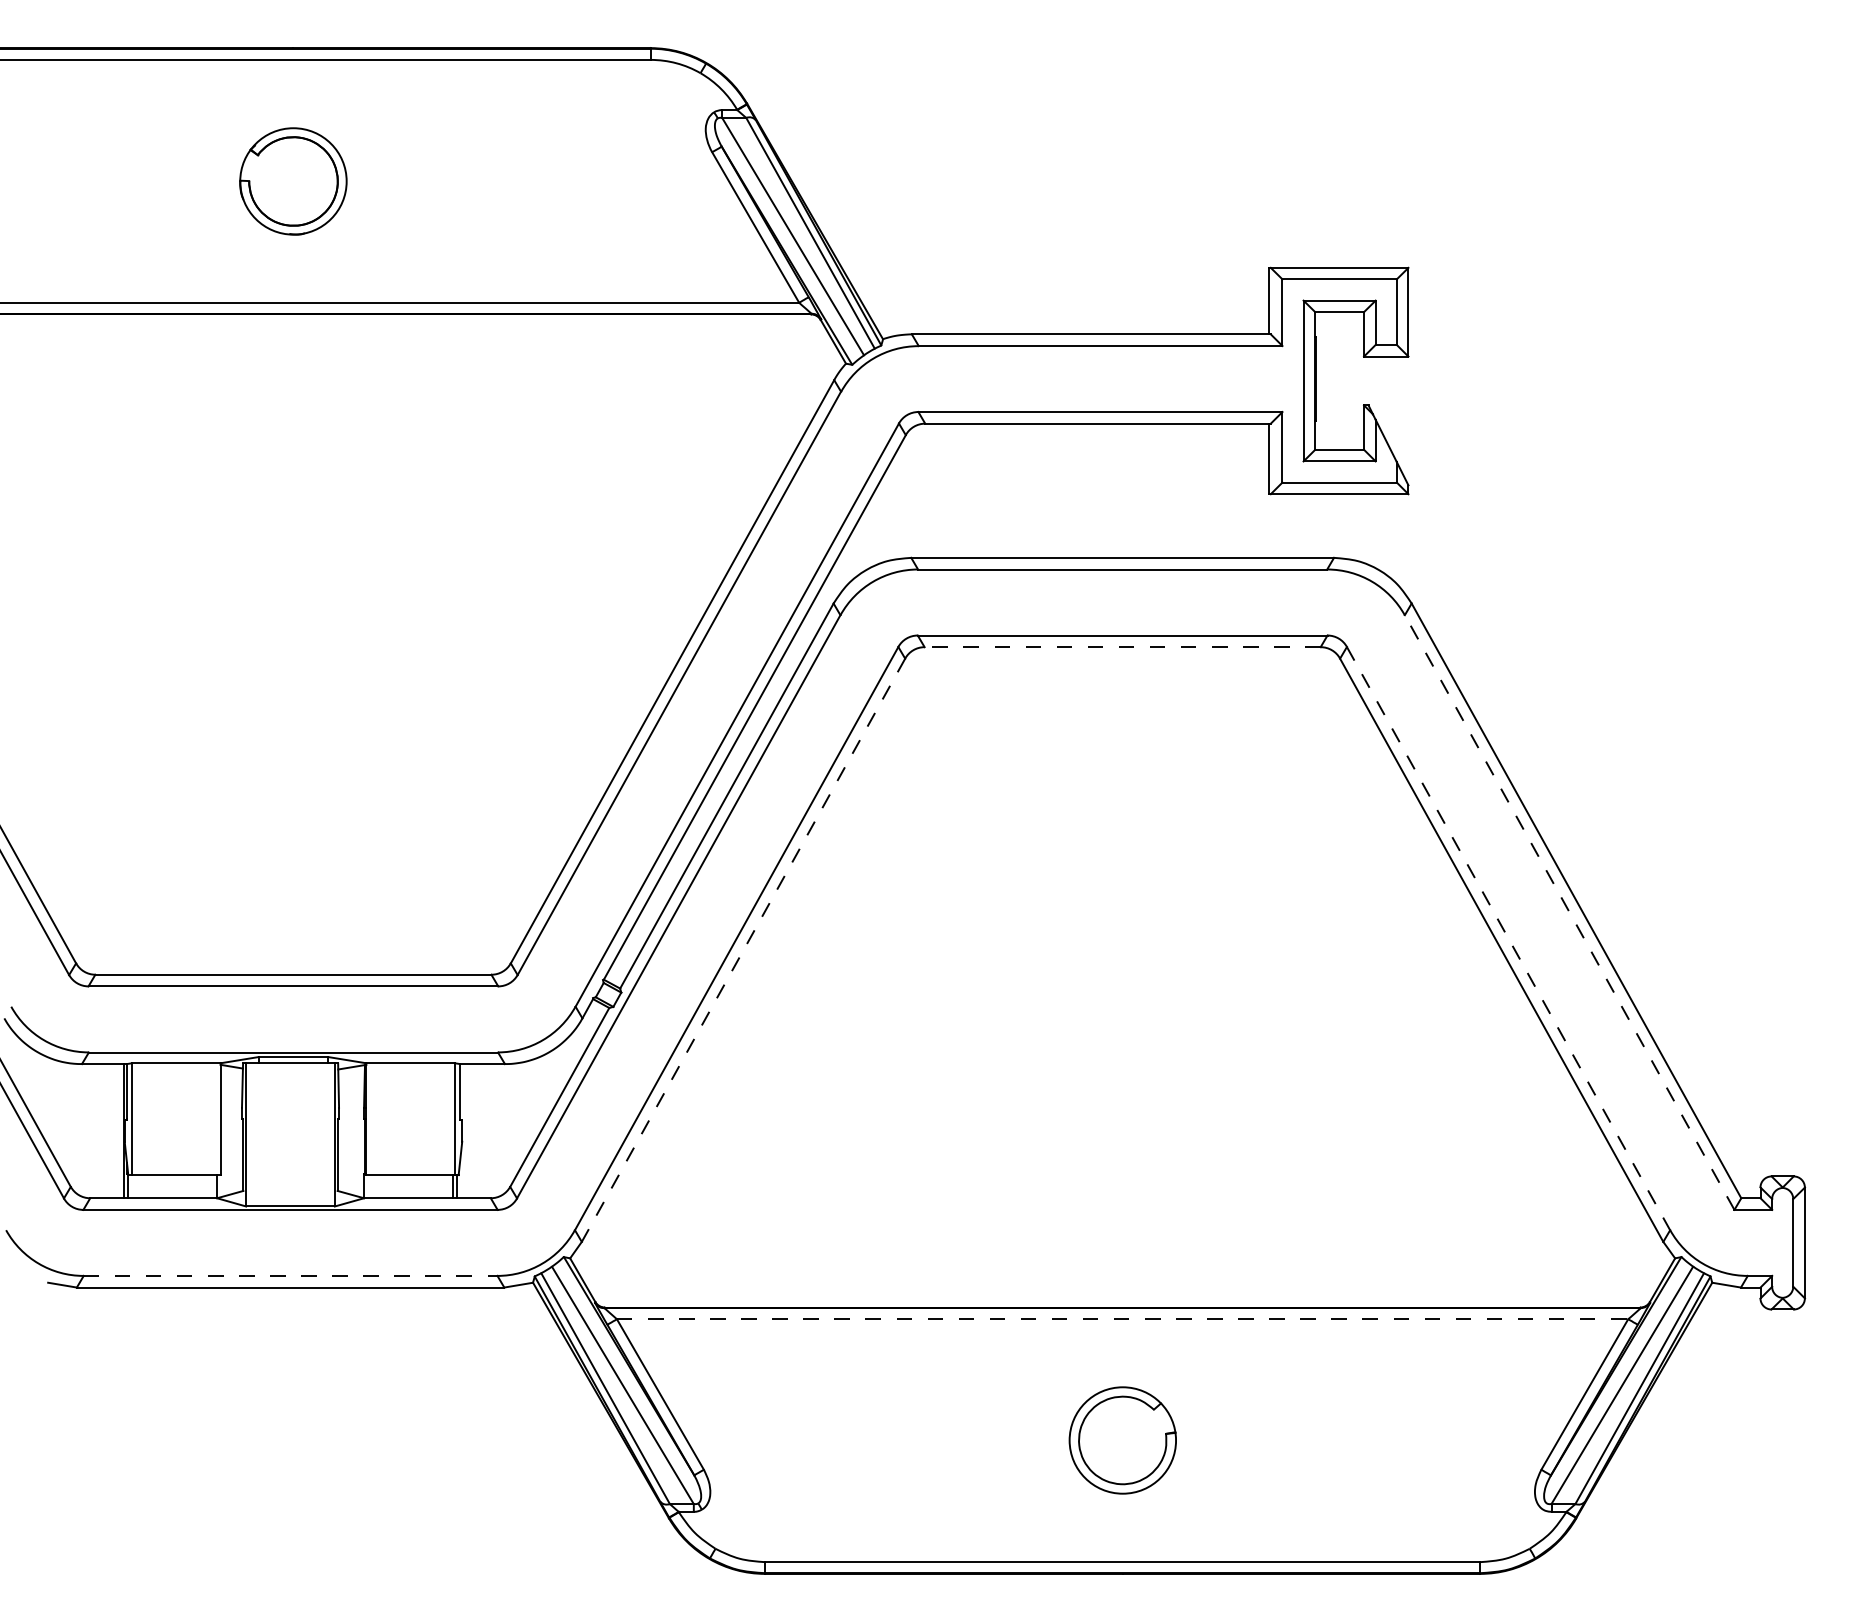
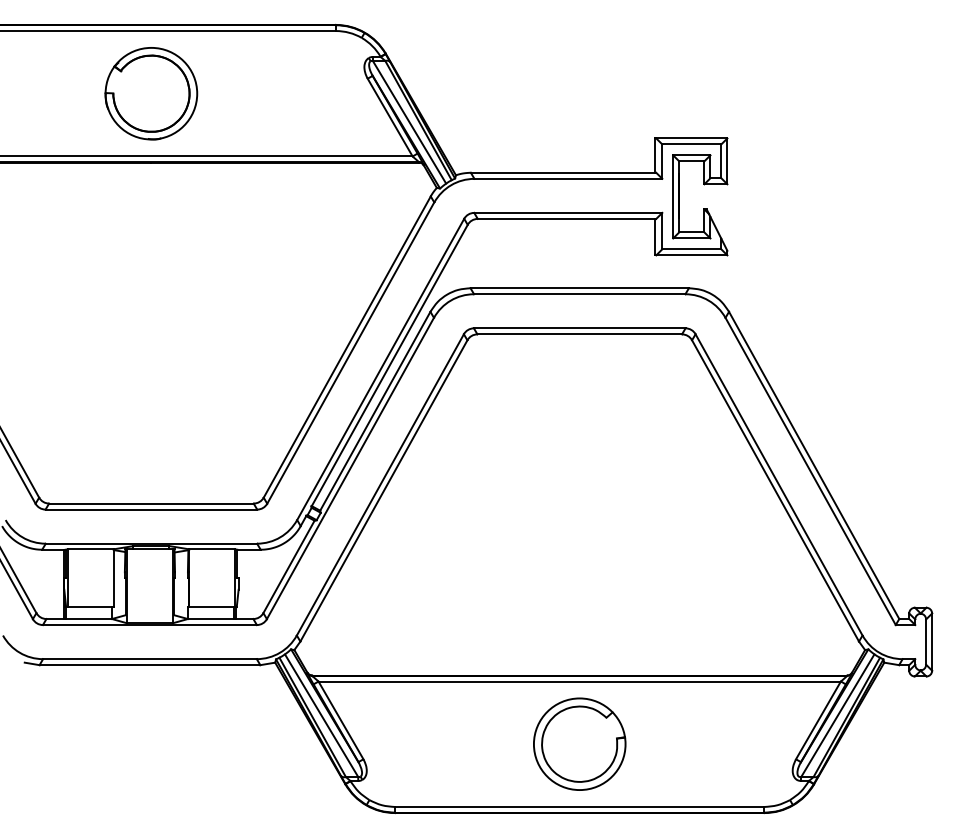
part: (293, 180) -> (151, 93), size x1.67
line: (1122, 647) -> (579, 334), dashed -> solid
line: (1569, 912) -> (810, 471), dashed -> solid
line: (1509, 939) -> (779, 485), dashed -> solid
line: (742, 951) -> (383, 491), dashed -> solid
line: (289, 1276) -> (149, 659), dashed -> solid
line: (1124, 1319) -> (580, 681), dashed -> solid
part: (1122, 1439) -> (579, 743), size x1.67

